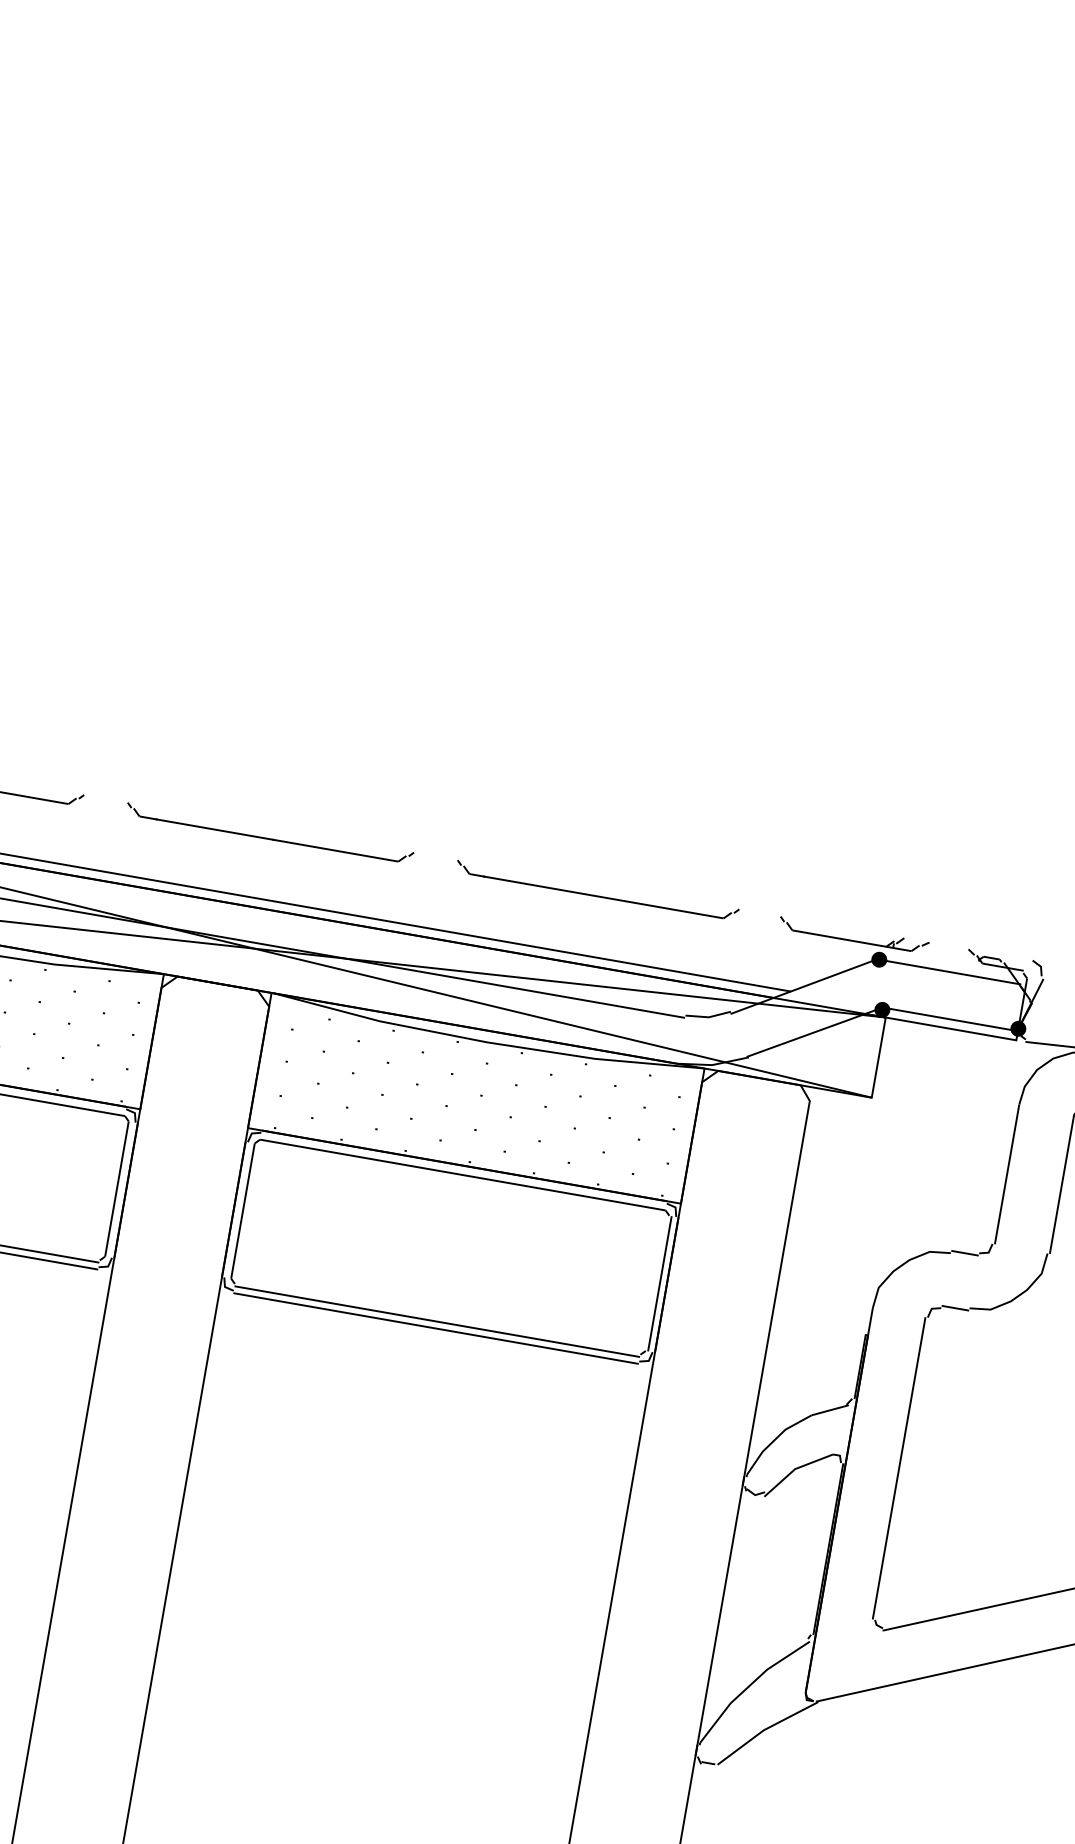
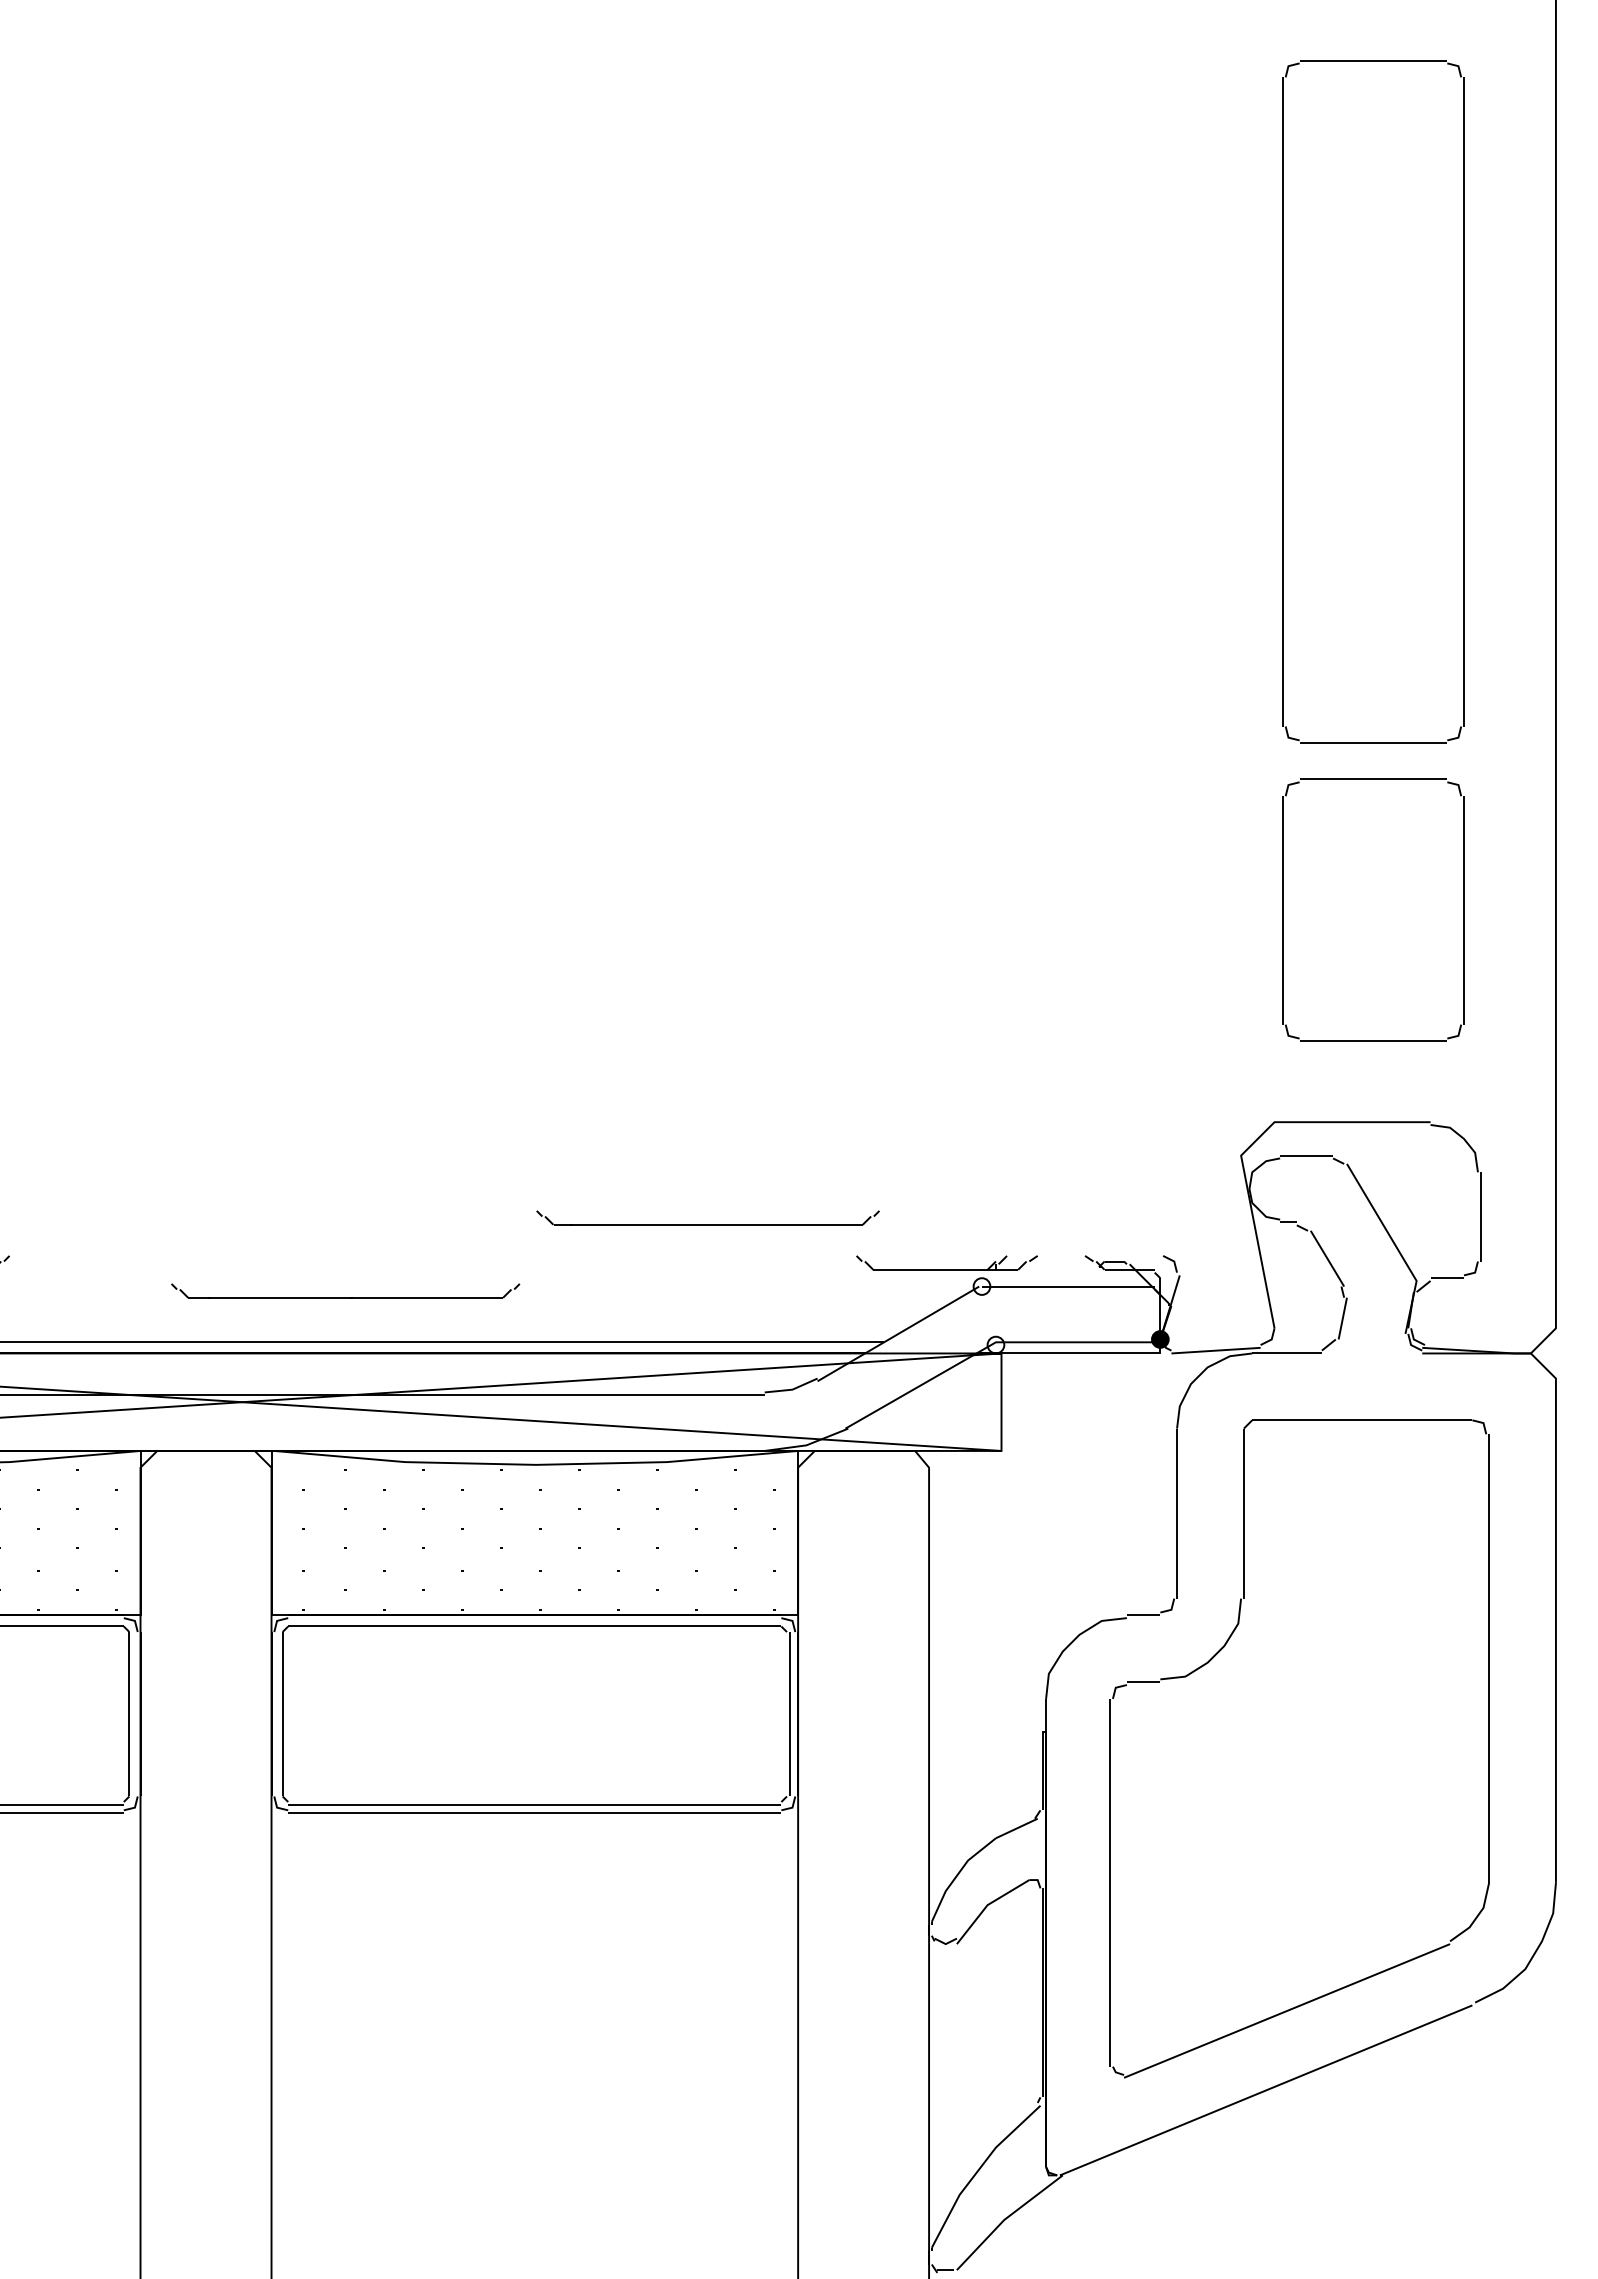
part: (268, 838) -> (345, 1297), moved
part: (596, 895) -> (707, 1224), moved
fill: (878, 959) -> (981, 1286), removed
fill: (882, 1009) -> (995, 1344), removed

